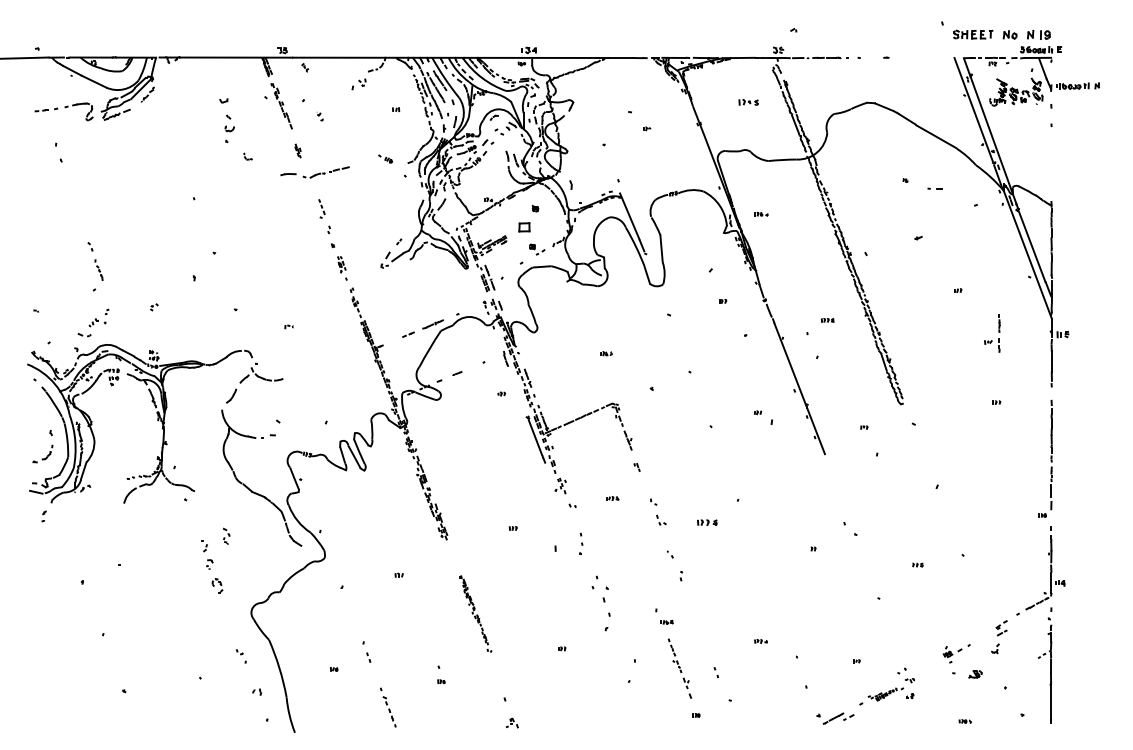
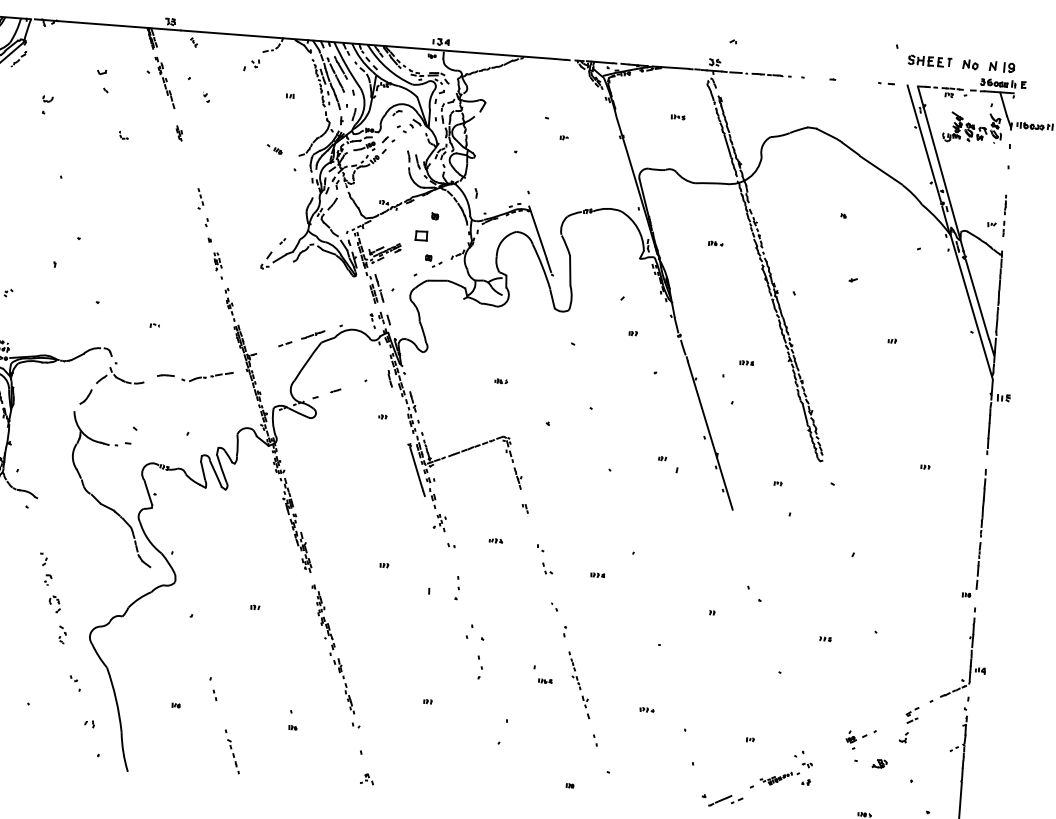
part: (748, 102) -> (677, 117), size x0.62
part: (229, 134) -> (47, 105), moved
part: (314, 172) -> (194, 375), moved
part: (934, 188) -> (885, 83), moved
part: (761, 213) -> (715, 242), moved
part: (998, 332) -> (1003, 214), moved
part: (706, 522) -> (596, 574), size x0.62
part: (226, 535) -> (62, 634), moved
part: (475, 613) -> (335, 655), size x1.67
part: (606, 614) -> (479, 667), size x0.62
part: (679, 668) -> (578, 685), moved

